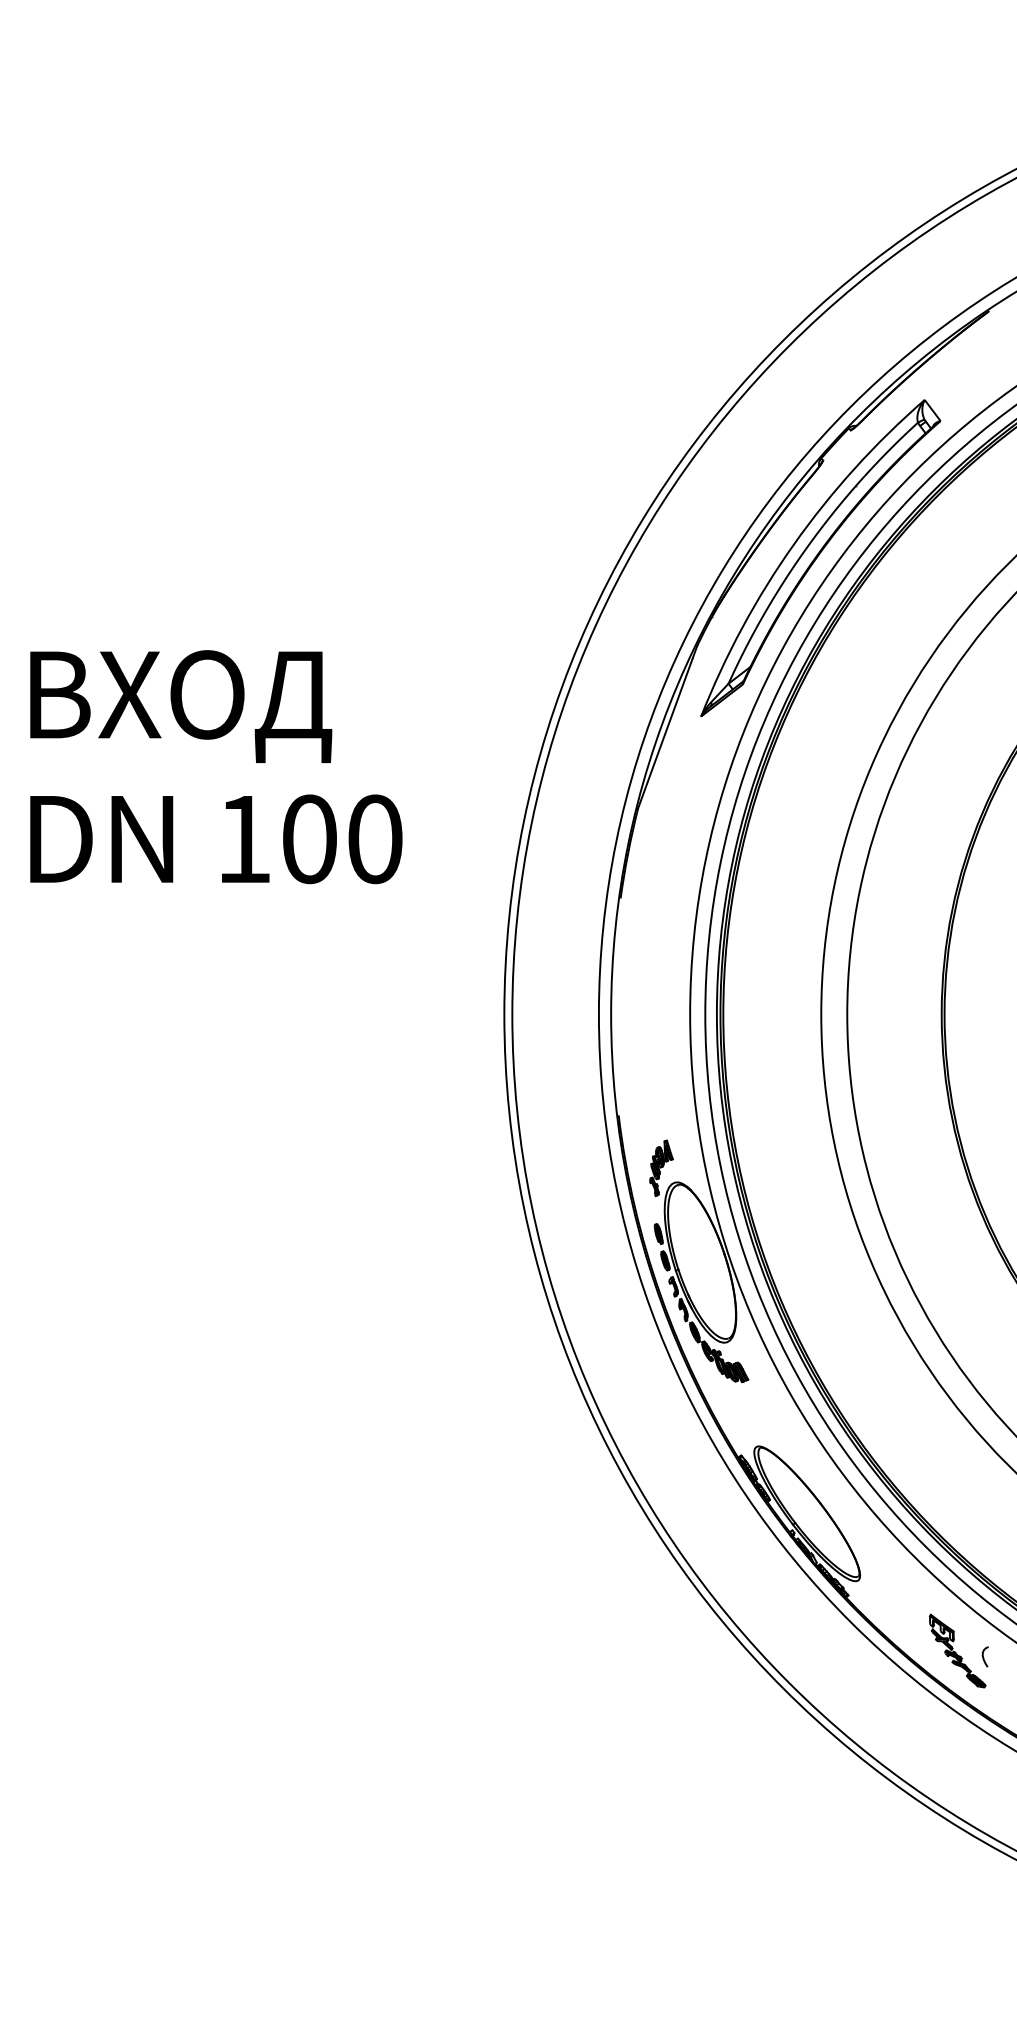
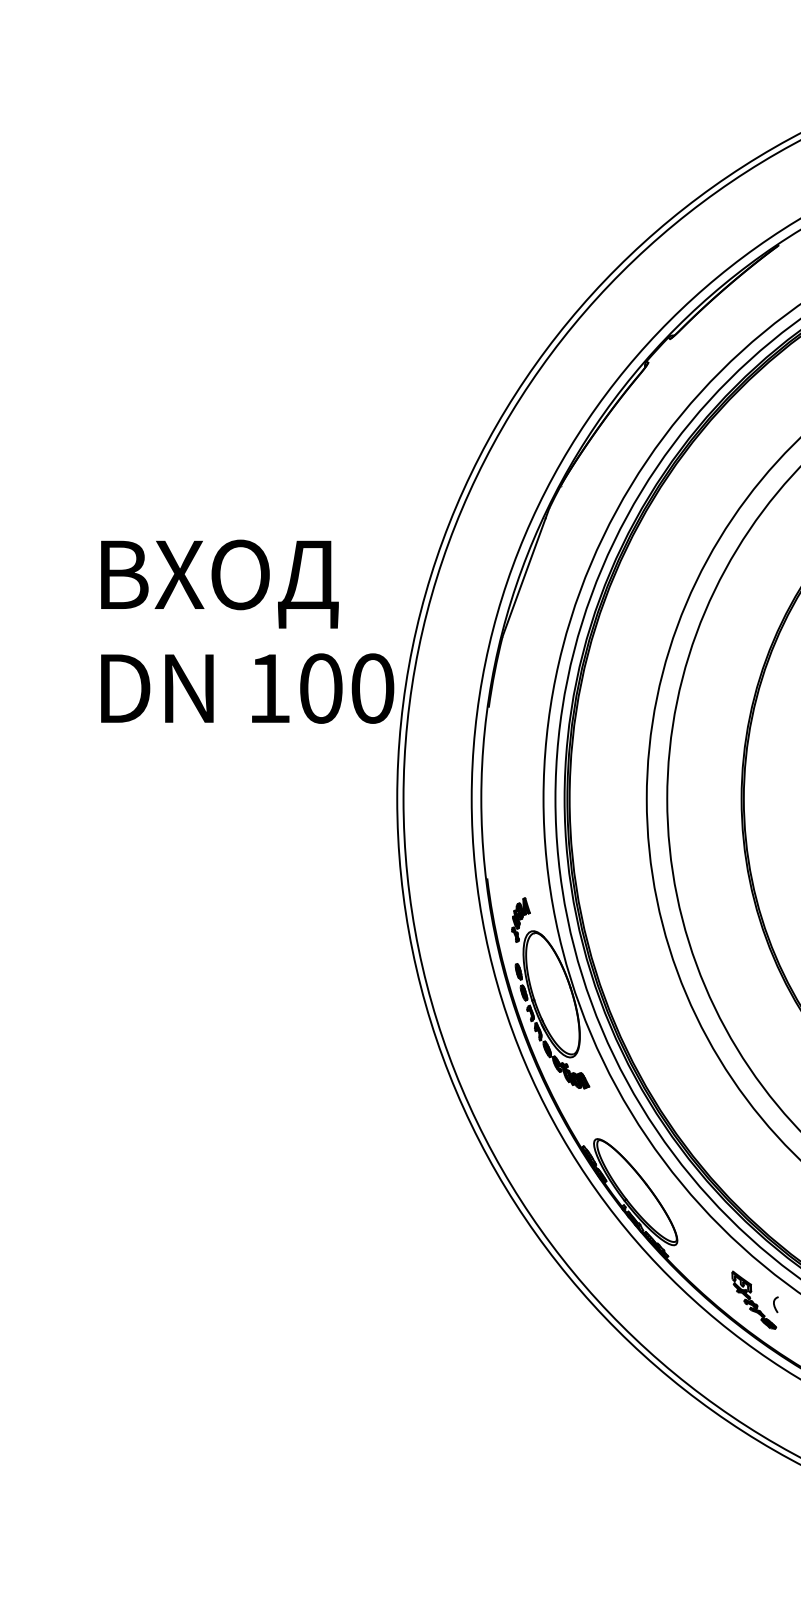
part: (820, 558) -> (646, 439), removed
text: (216, 767) -> (247, 632), moved

